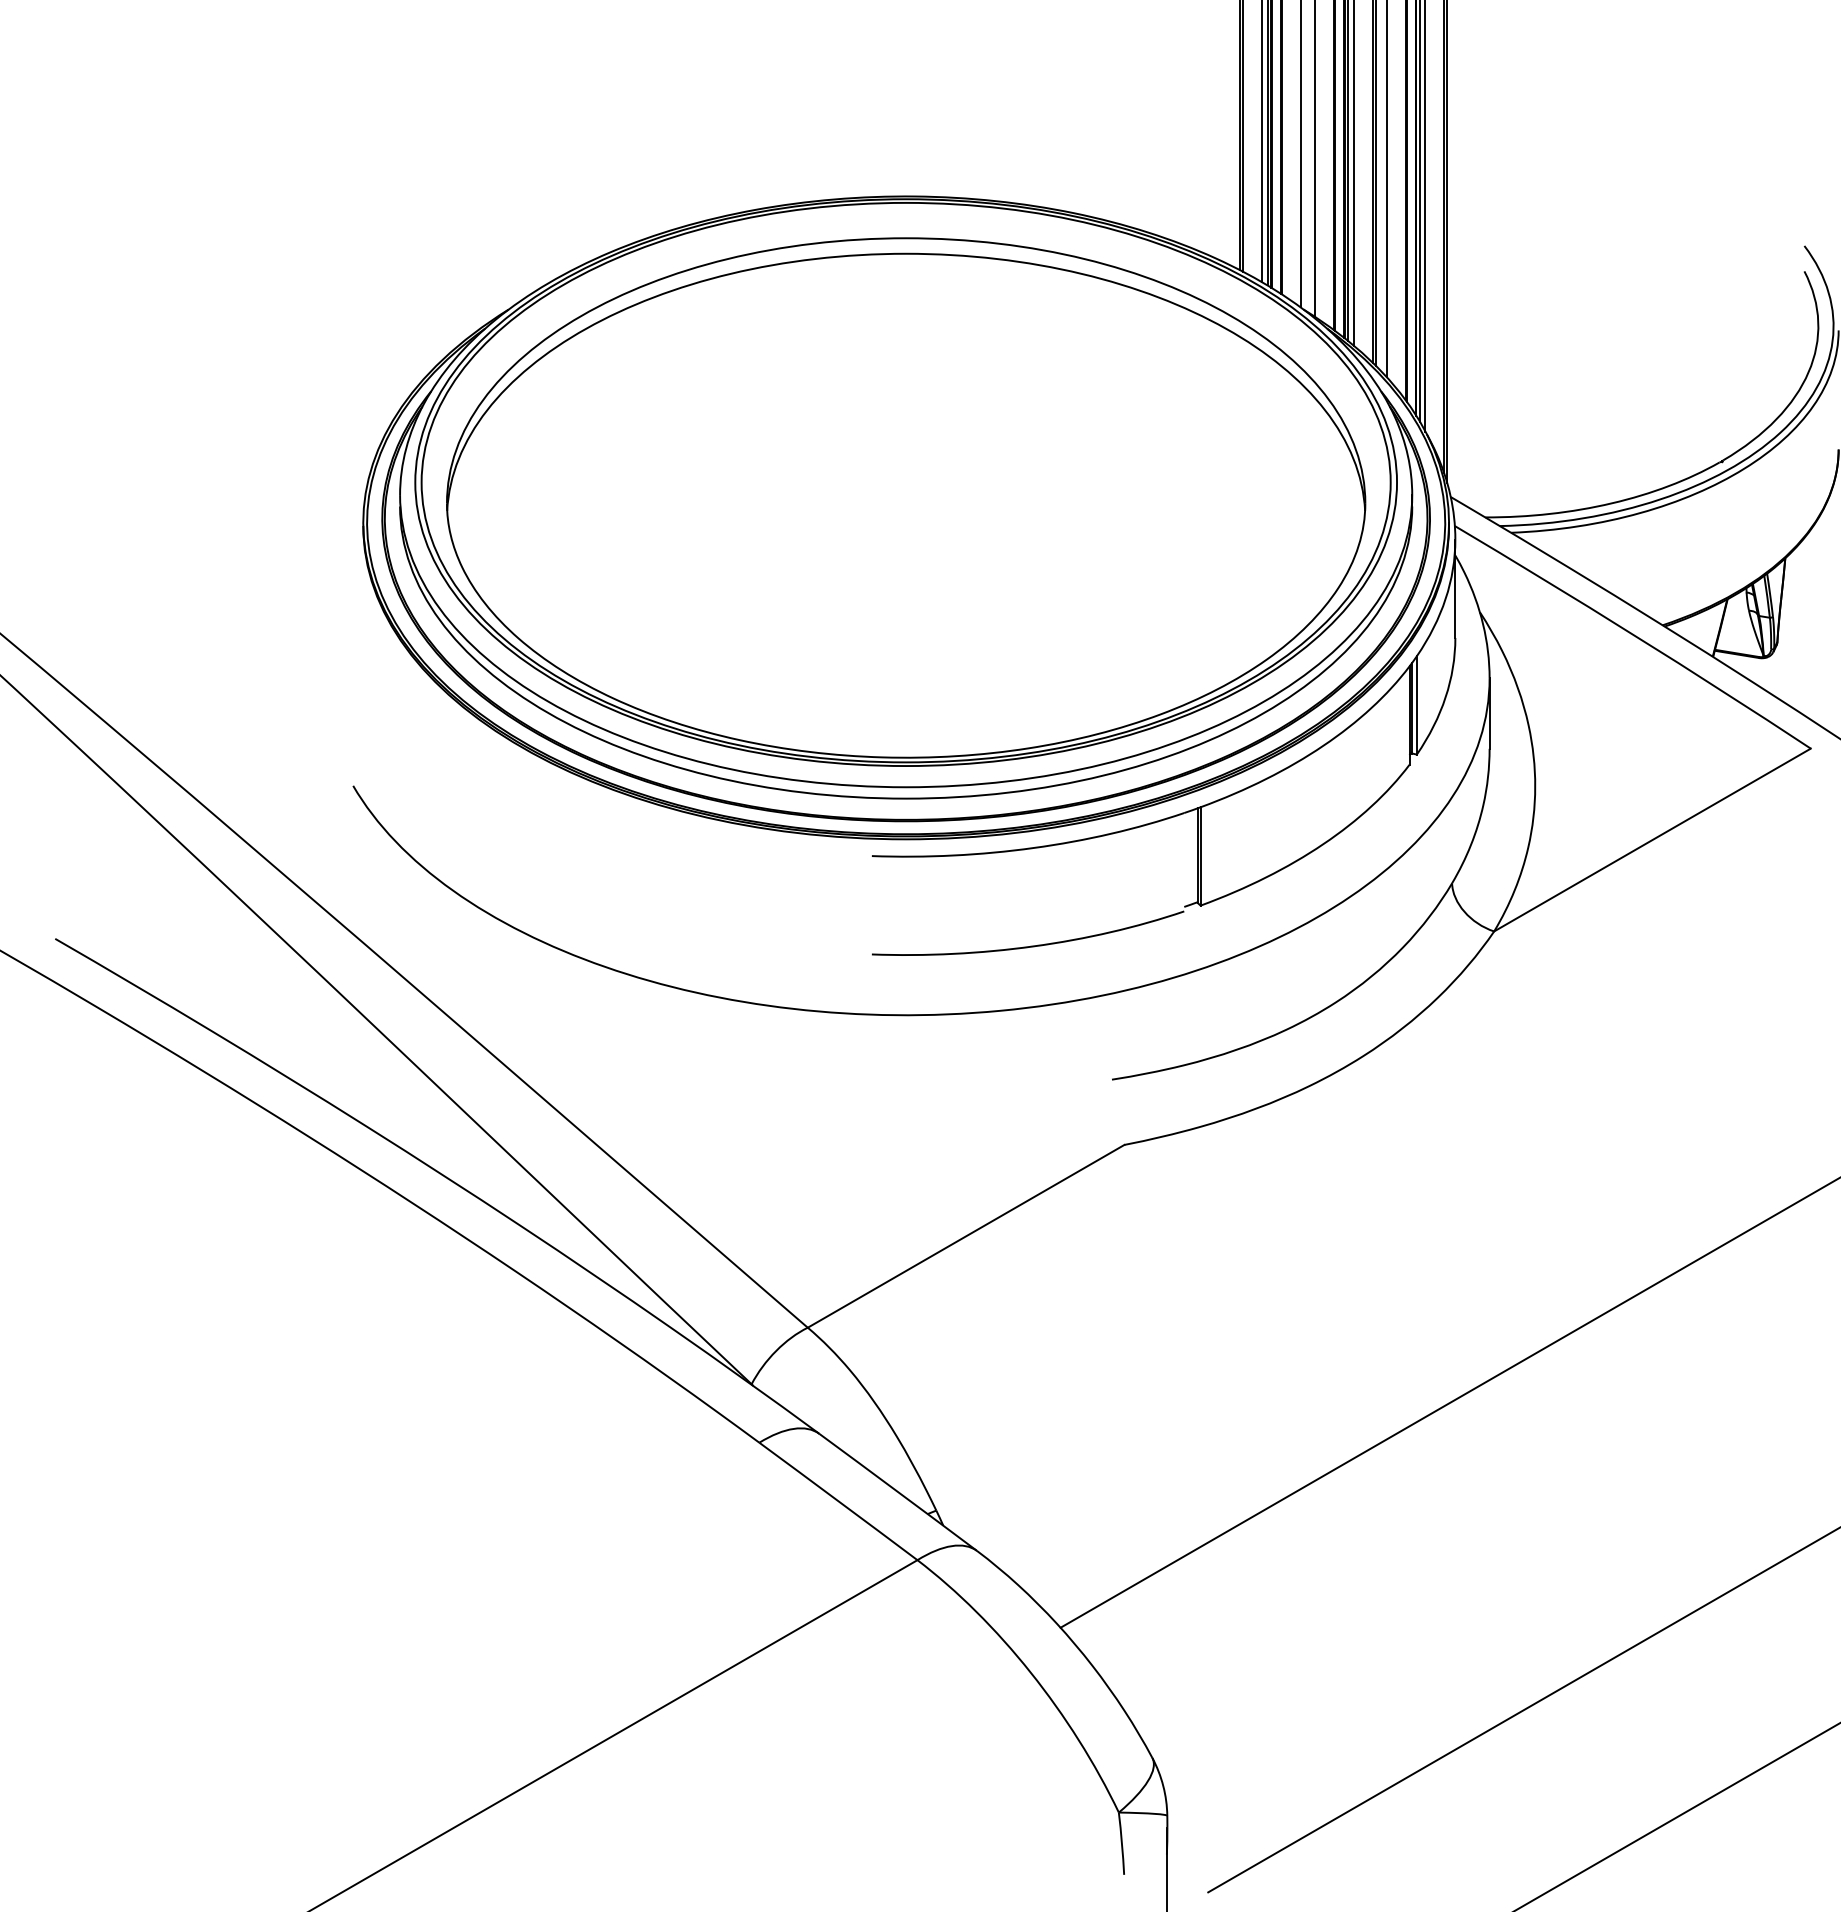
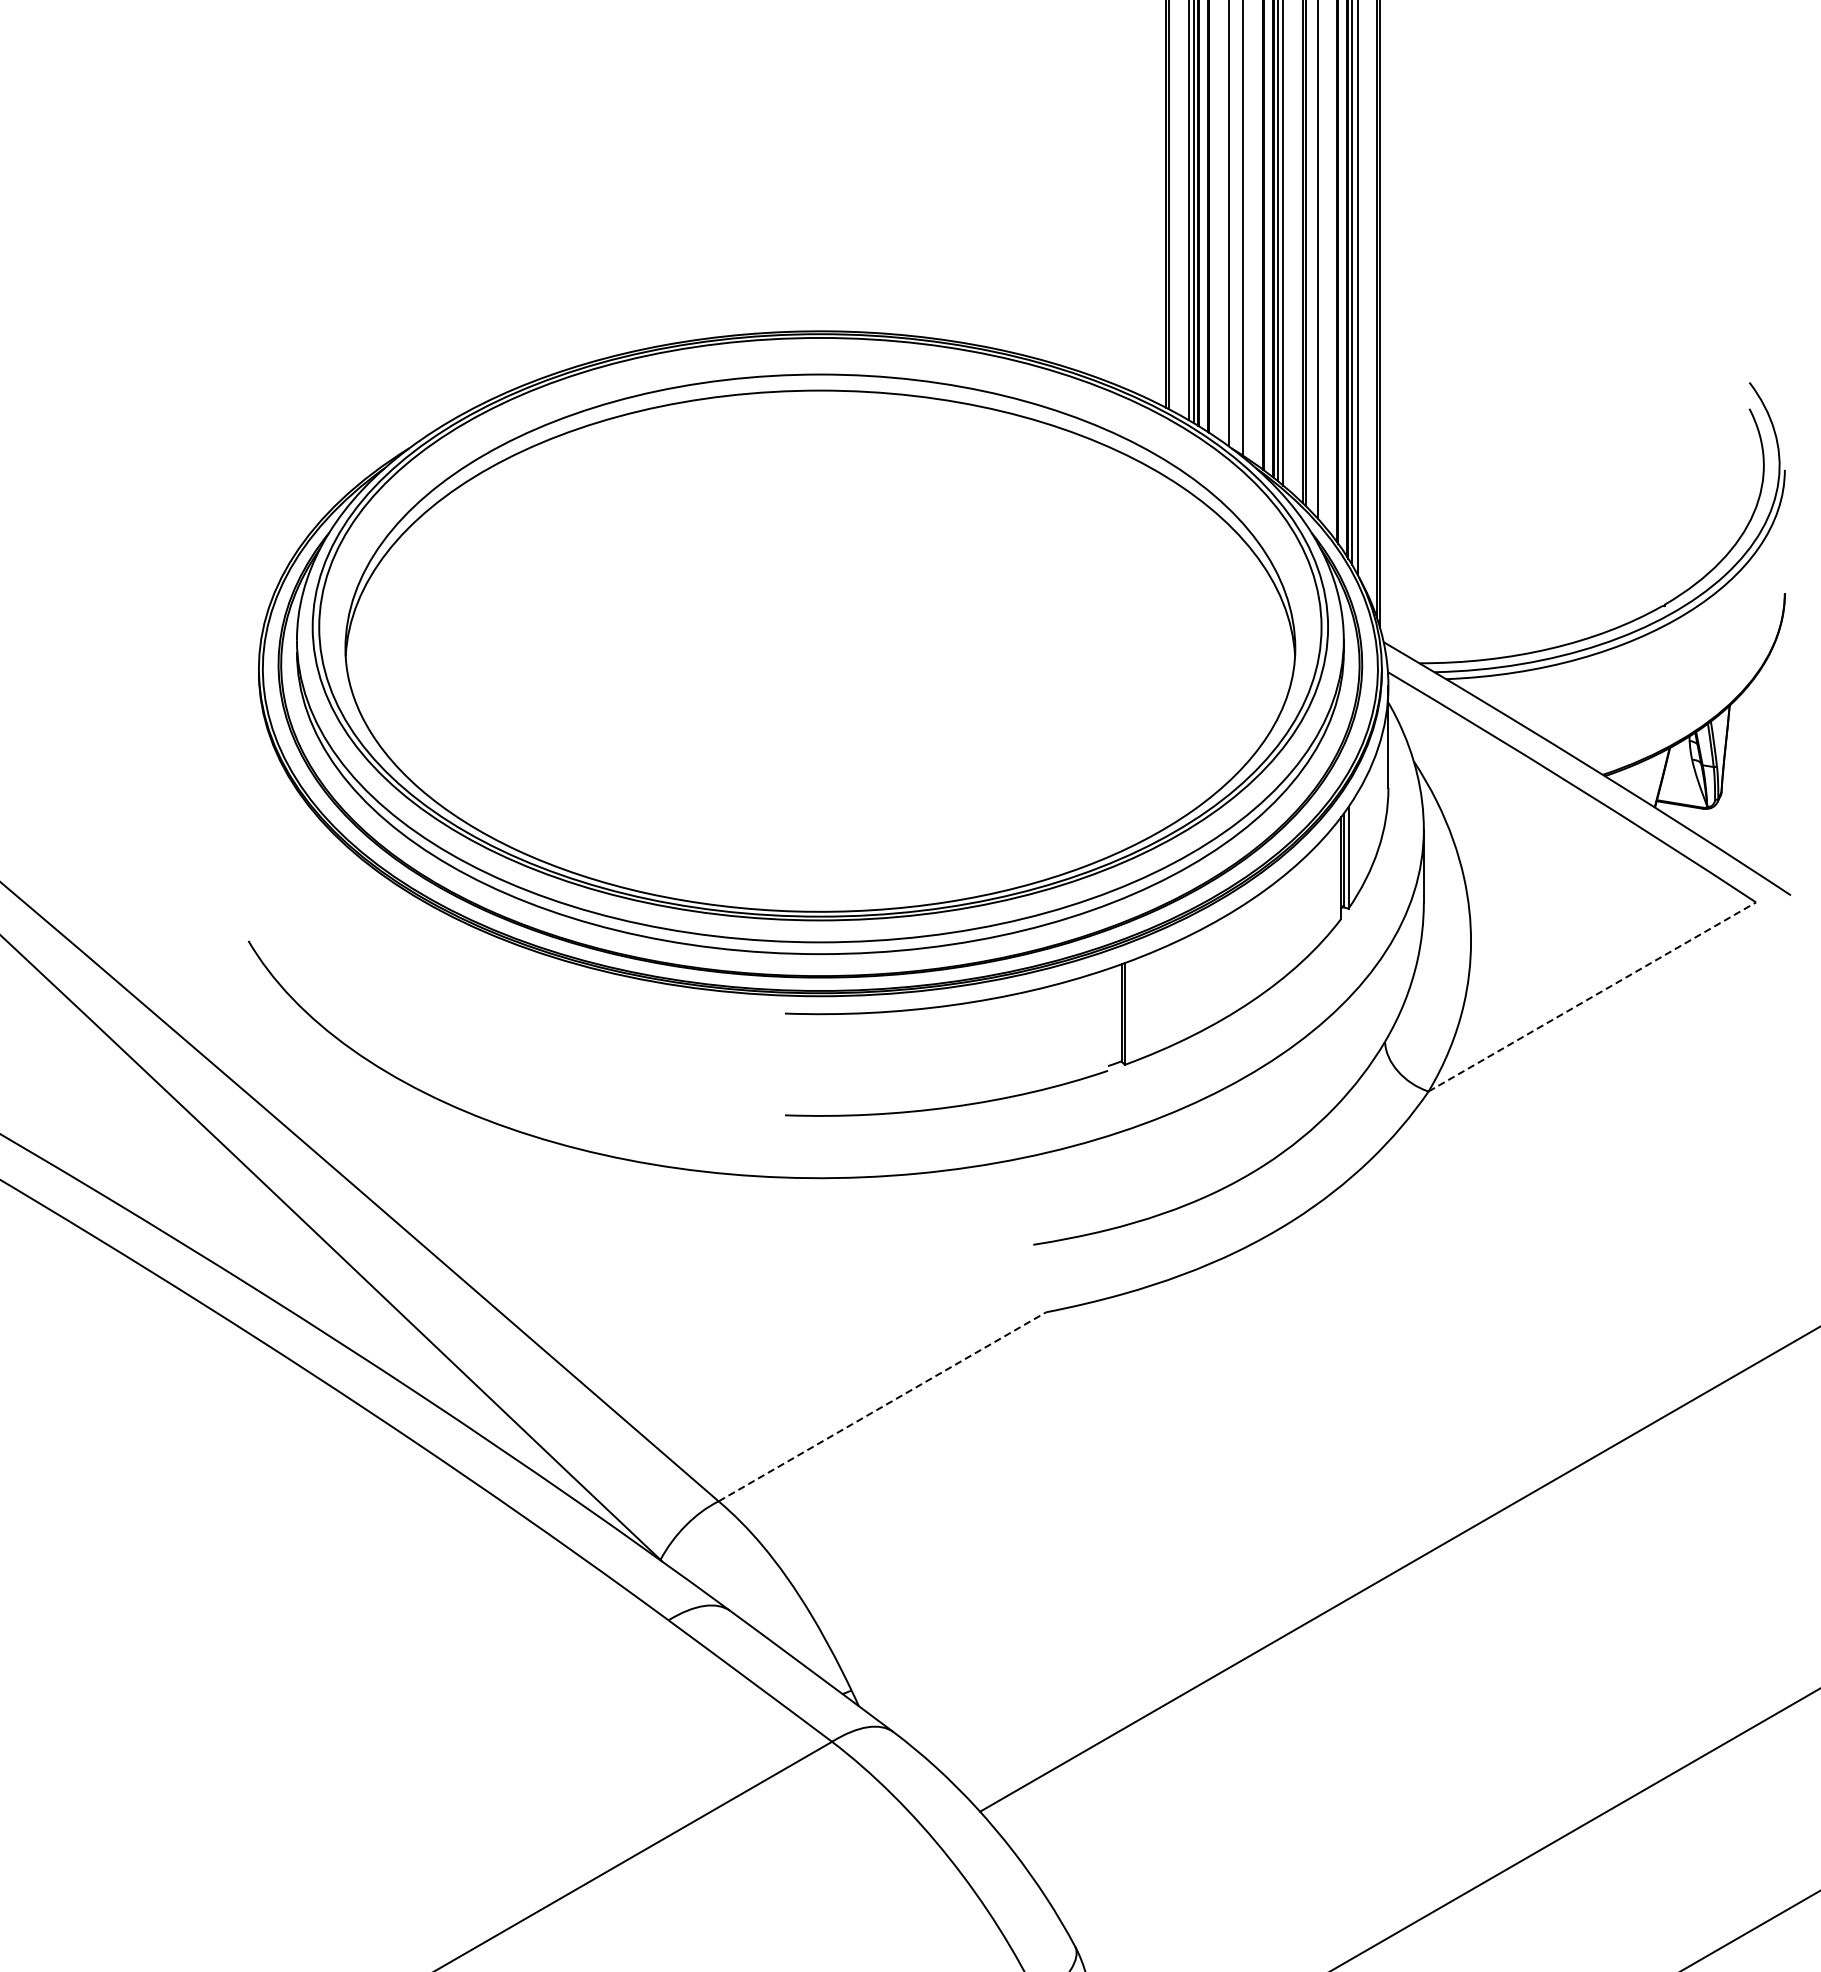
line: (1652, 840) -> (1592, 997), solid -> dashed
line: (966, 1236) -> (882, 1407), solid -> dashed

